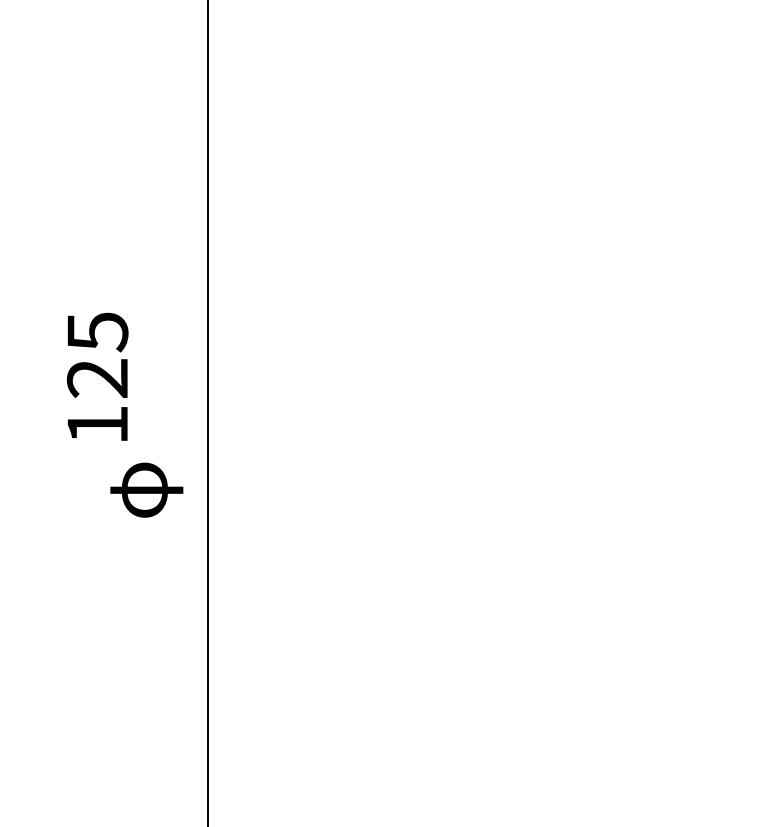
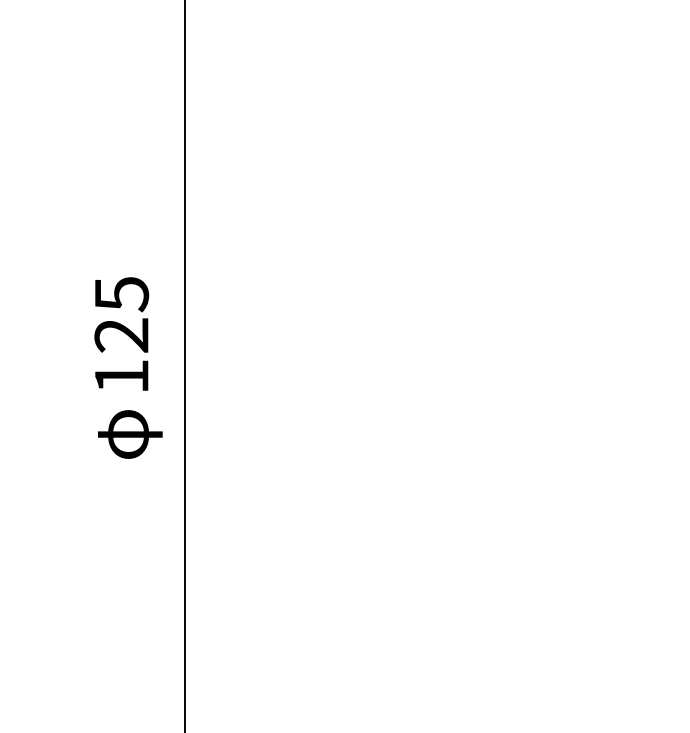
text: (97, 376) -> (121, 333), moved

